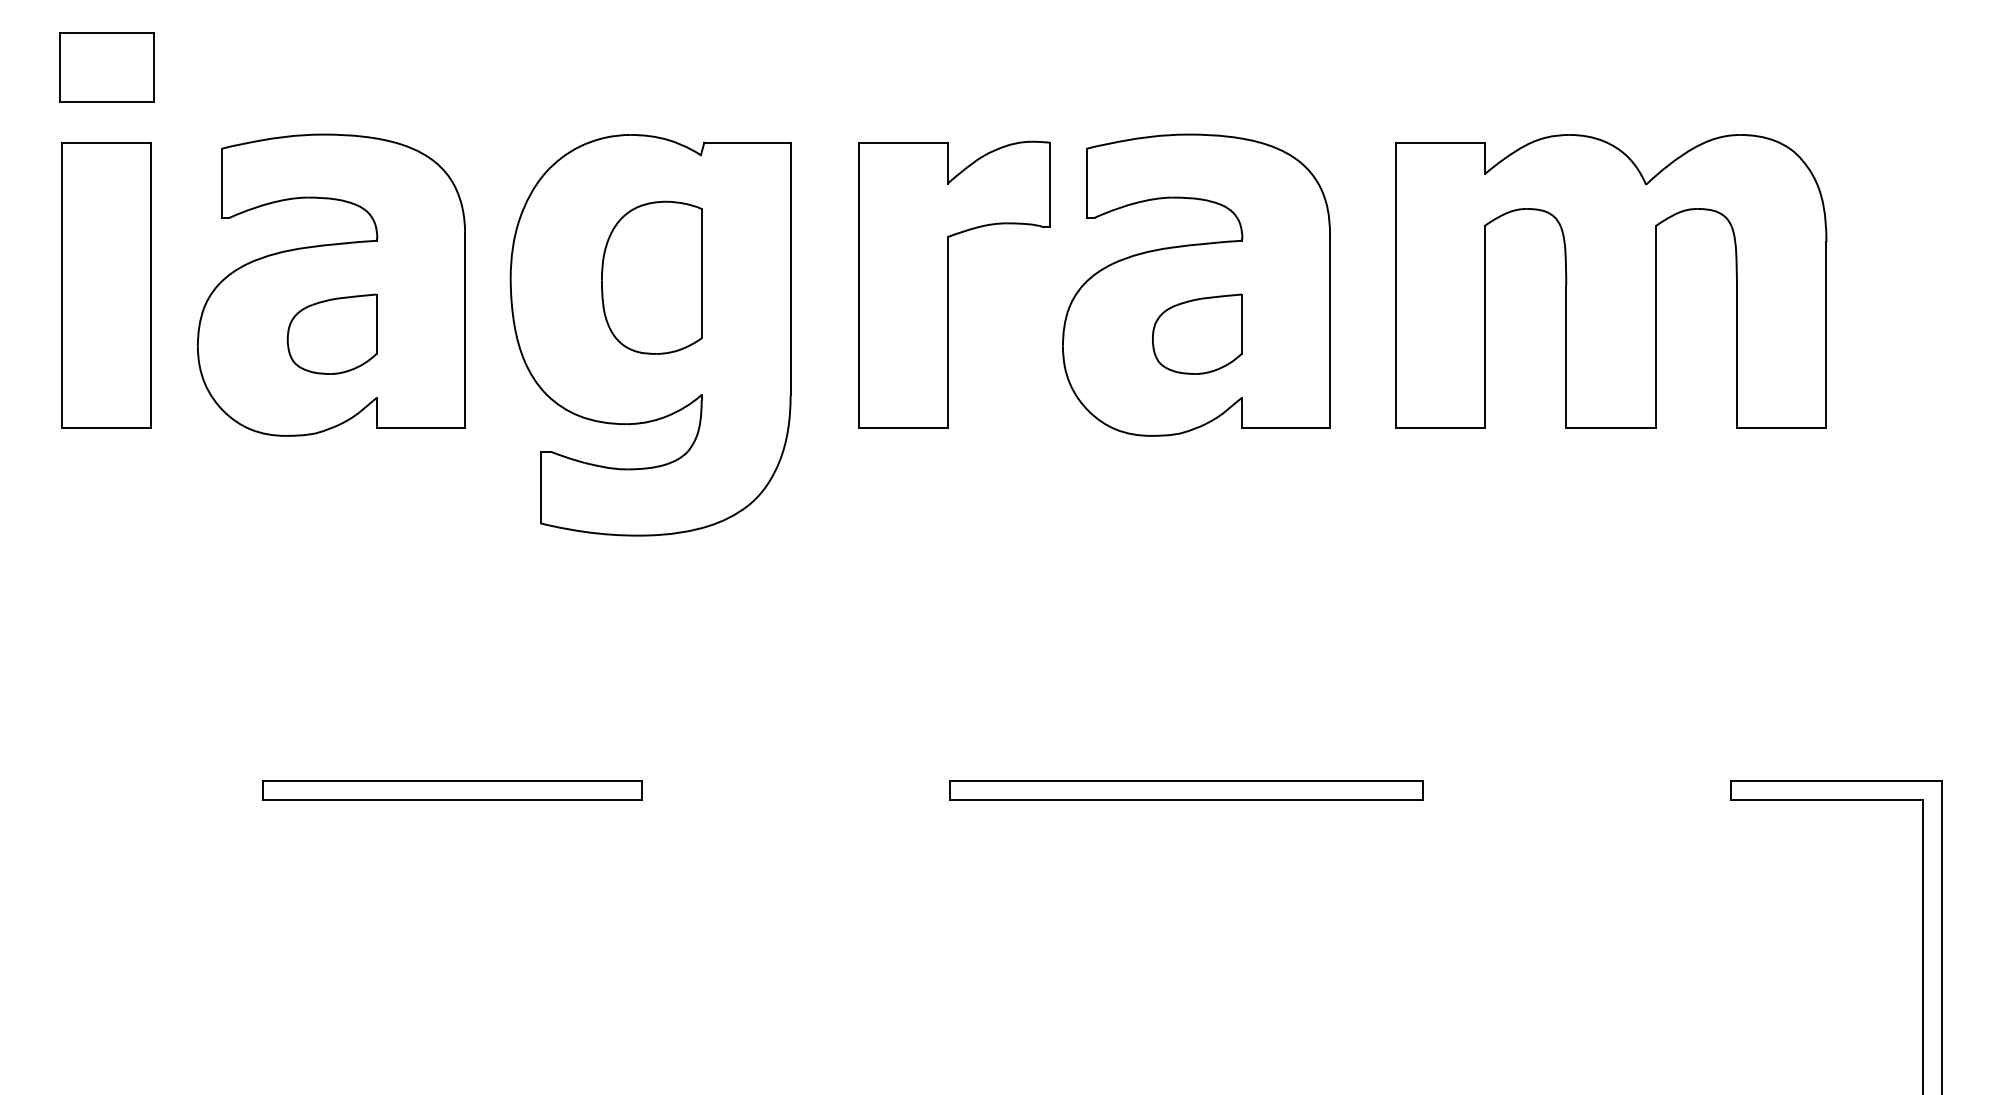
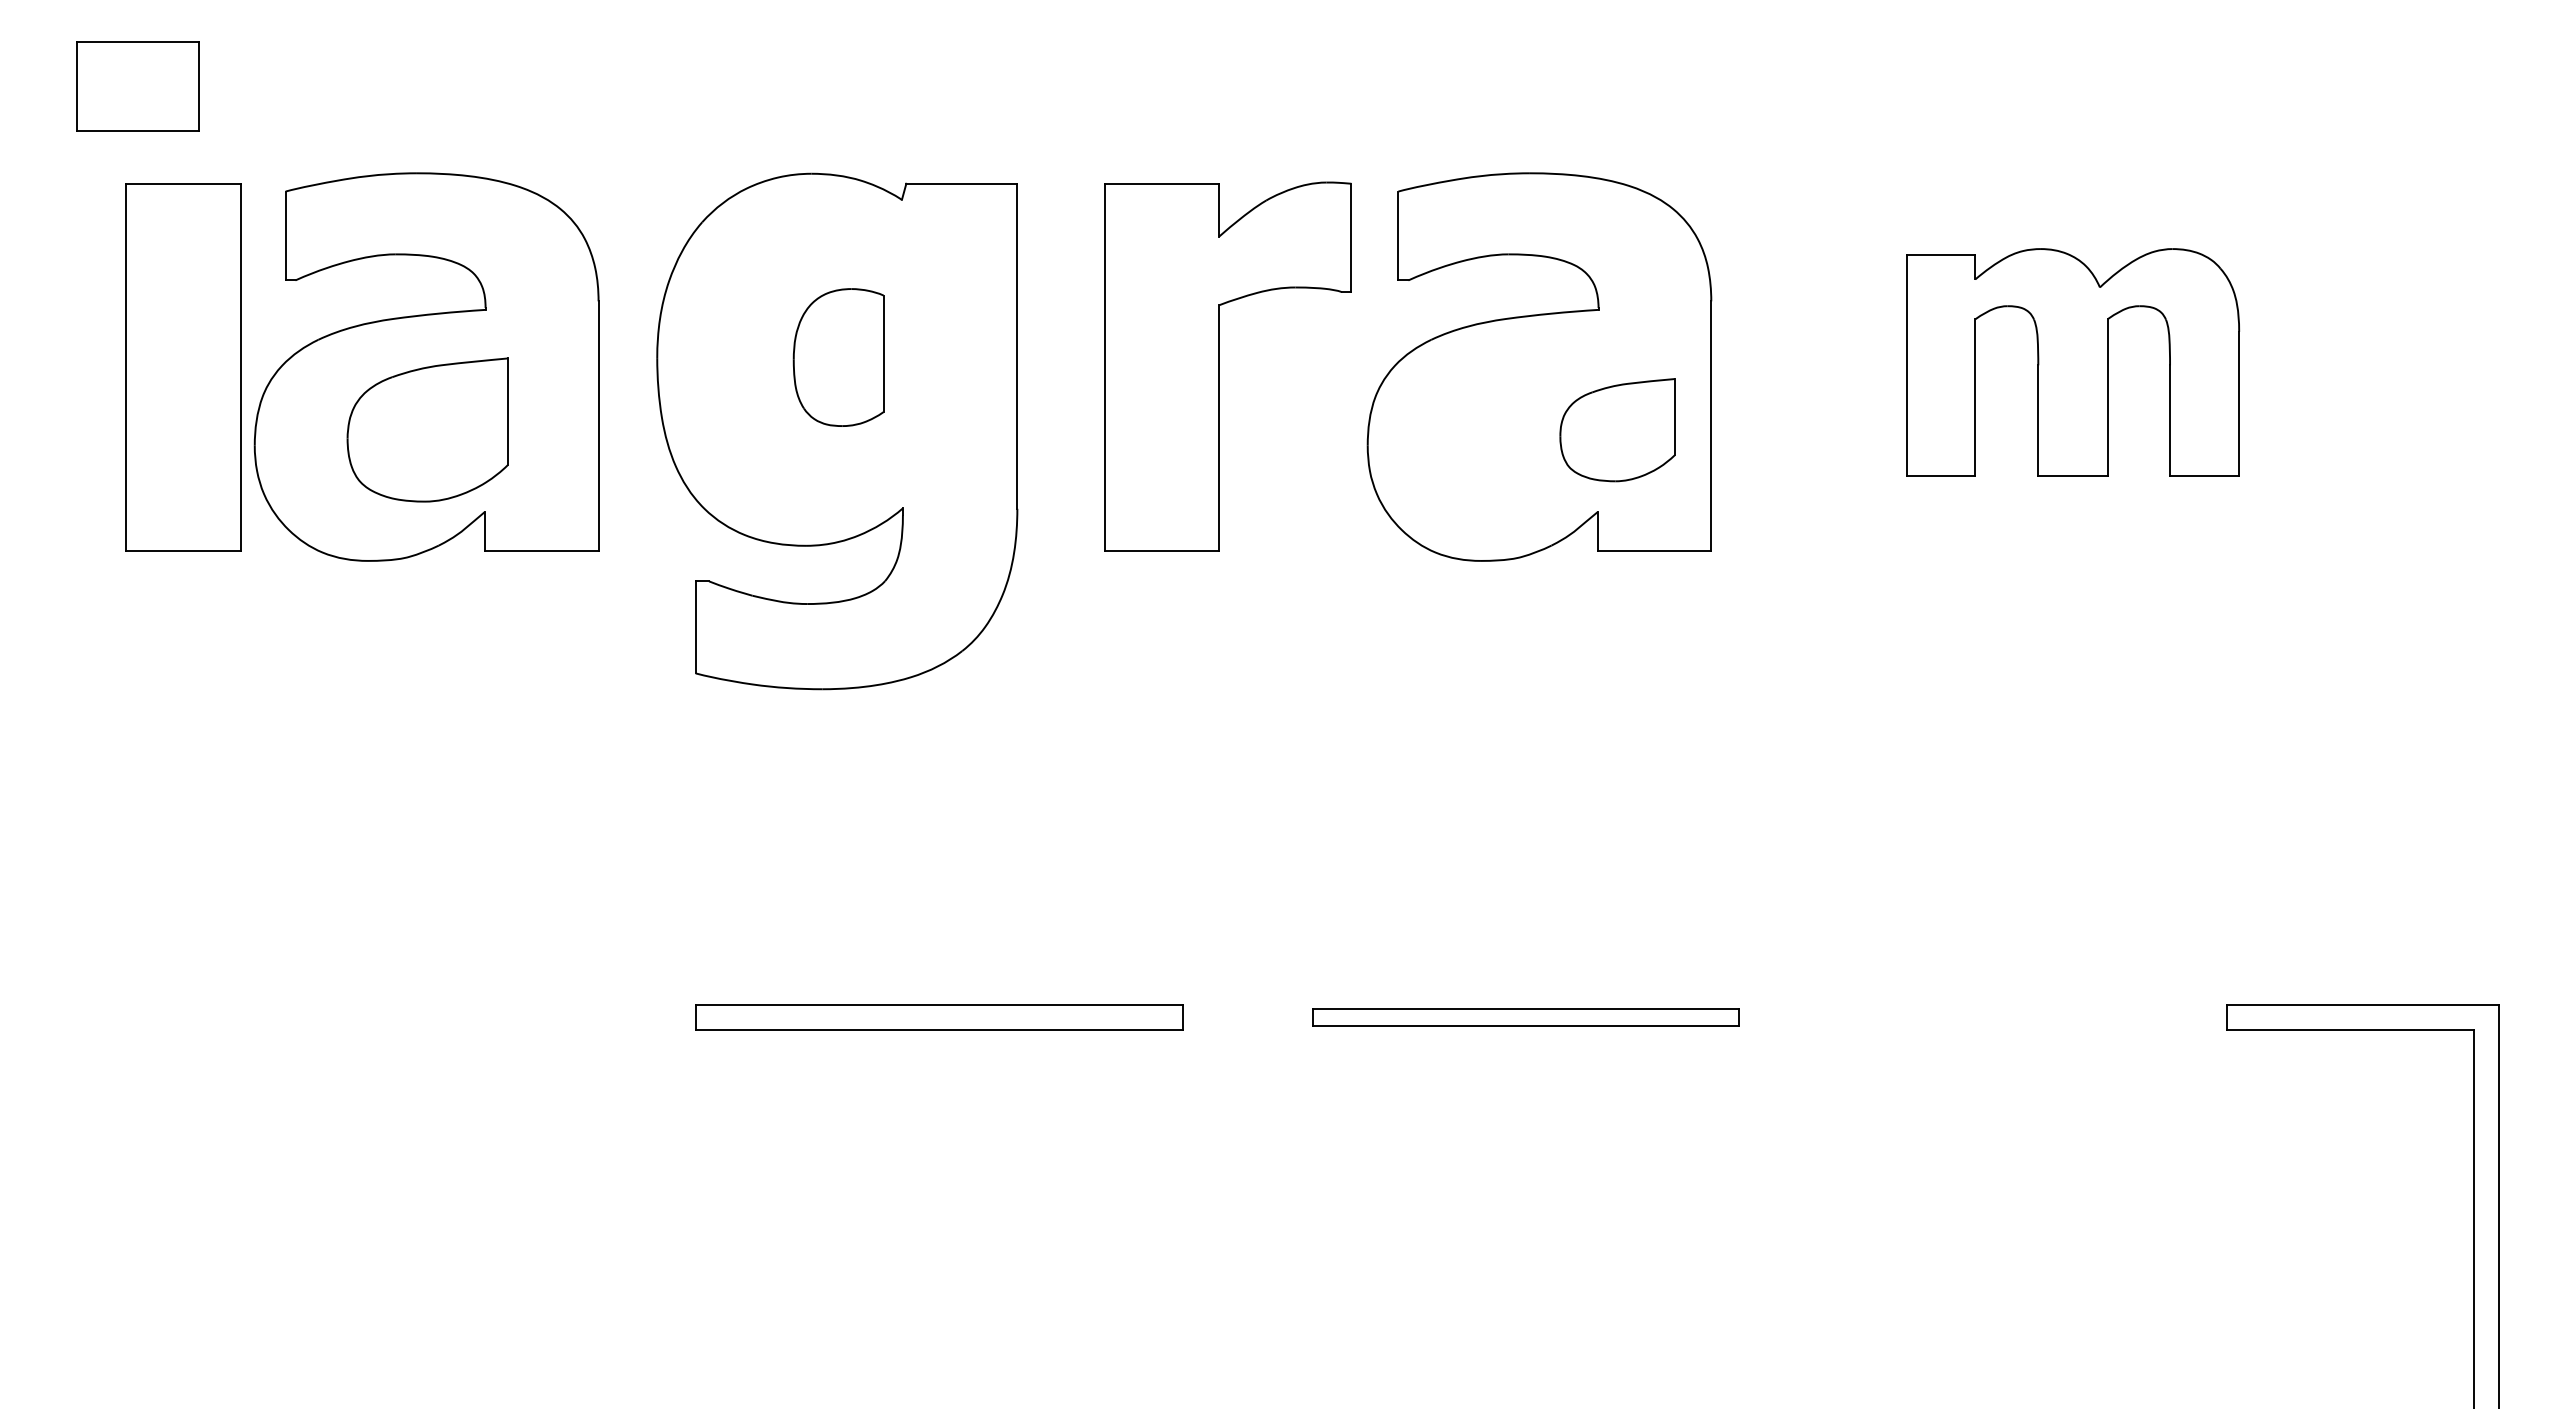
part: (651, 277) -> (838, 357), size x0.7
part: (1610, 280) -> (2072, 361), size x0.6
part: (106, 285) -> (183, 367), moved
part: (332, 334) -> (427, 430), size x1.4
part: (1197, 334) -> (1617, 430), moved
part: (452, 790) -> (939, 1017), moved
part: (1186, 790) -> (1526, 1017), size x0.7

